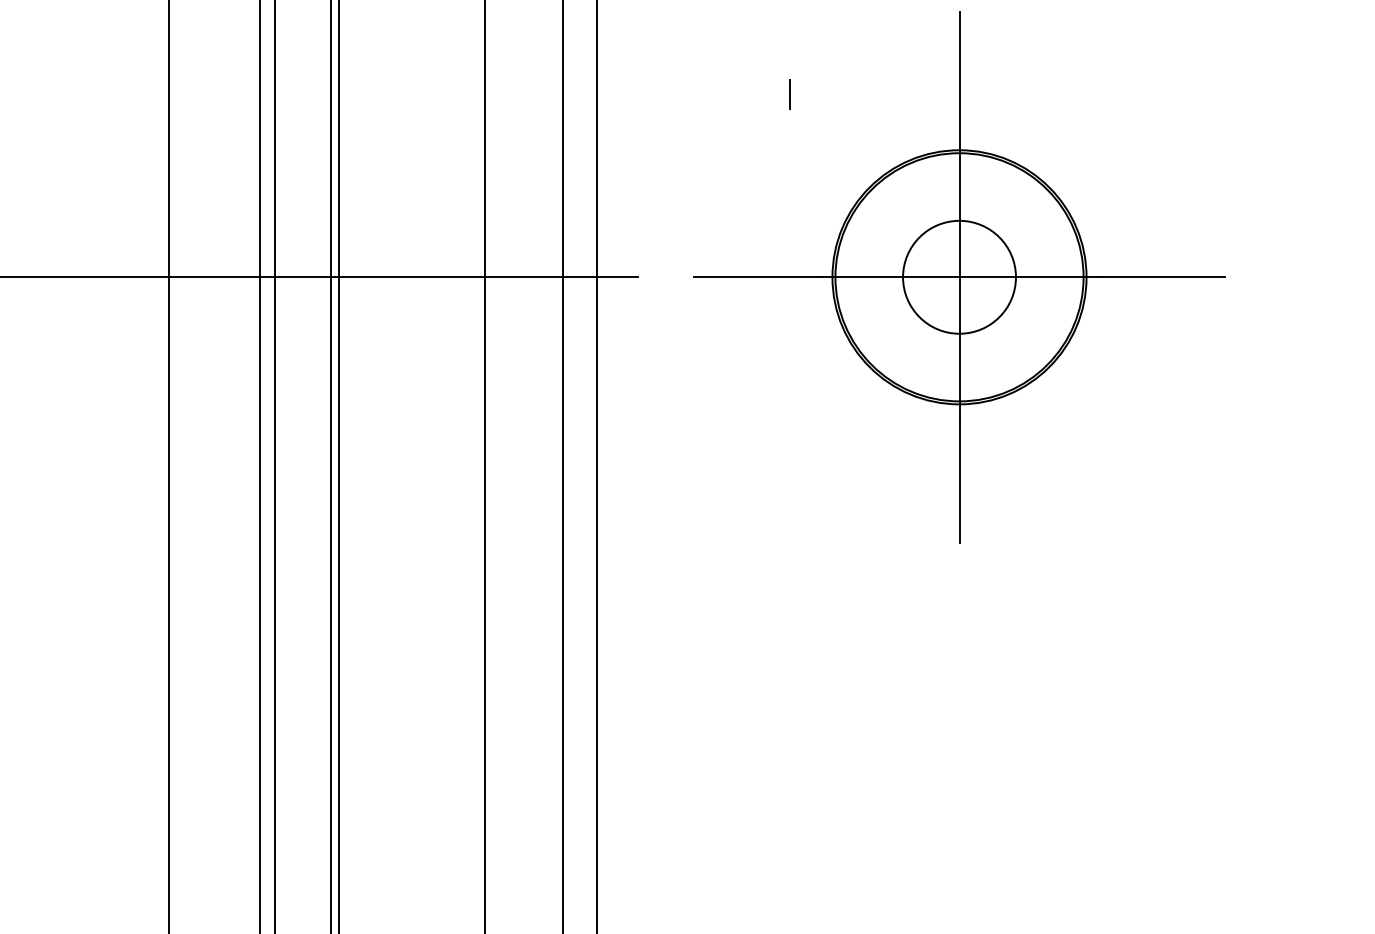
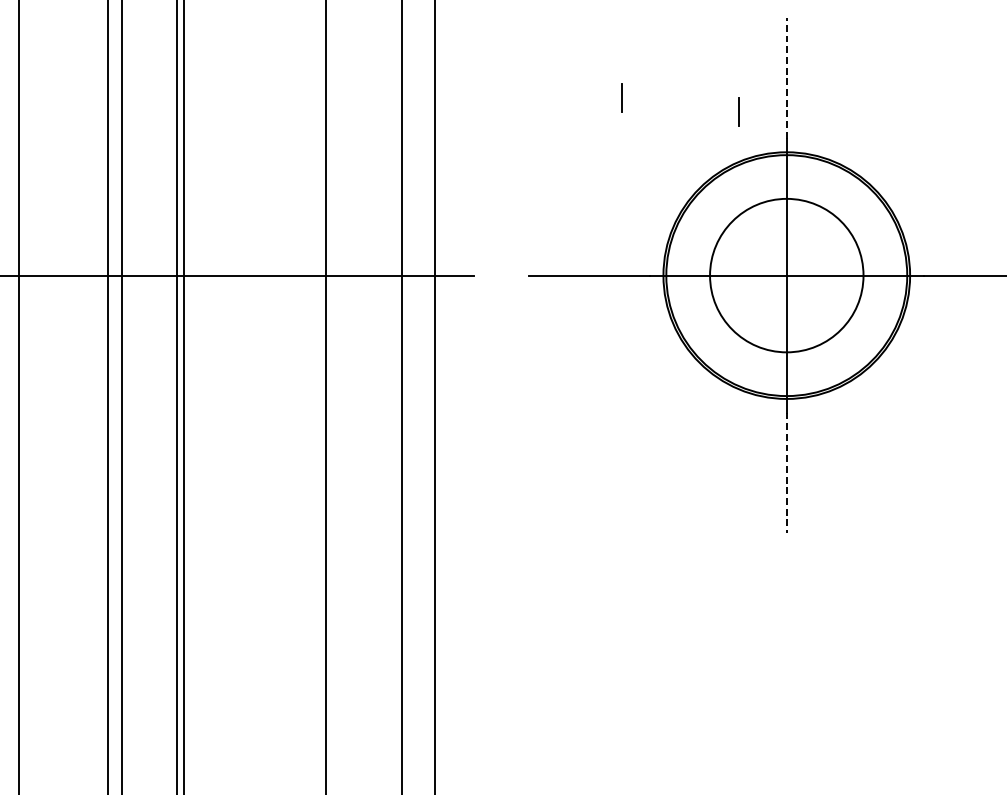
line: (959, 73) -> (786, 77), solid -> dashed
line: (909, 109) -> (738, 112), added
circle: (959, 276) -> (786, 274), size x1.4
line: (959, 481) -> (786, 473), solid -> dashed

